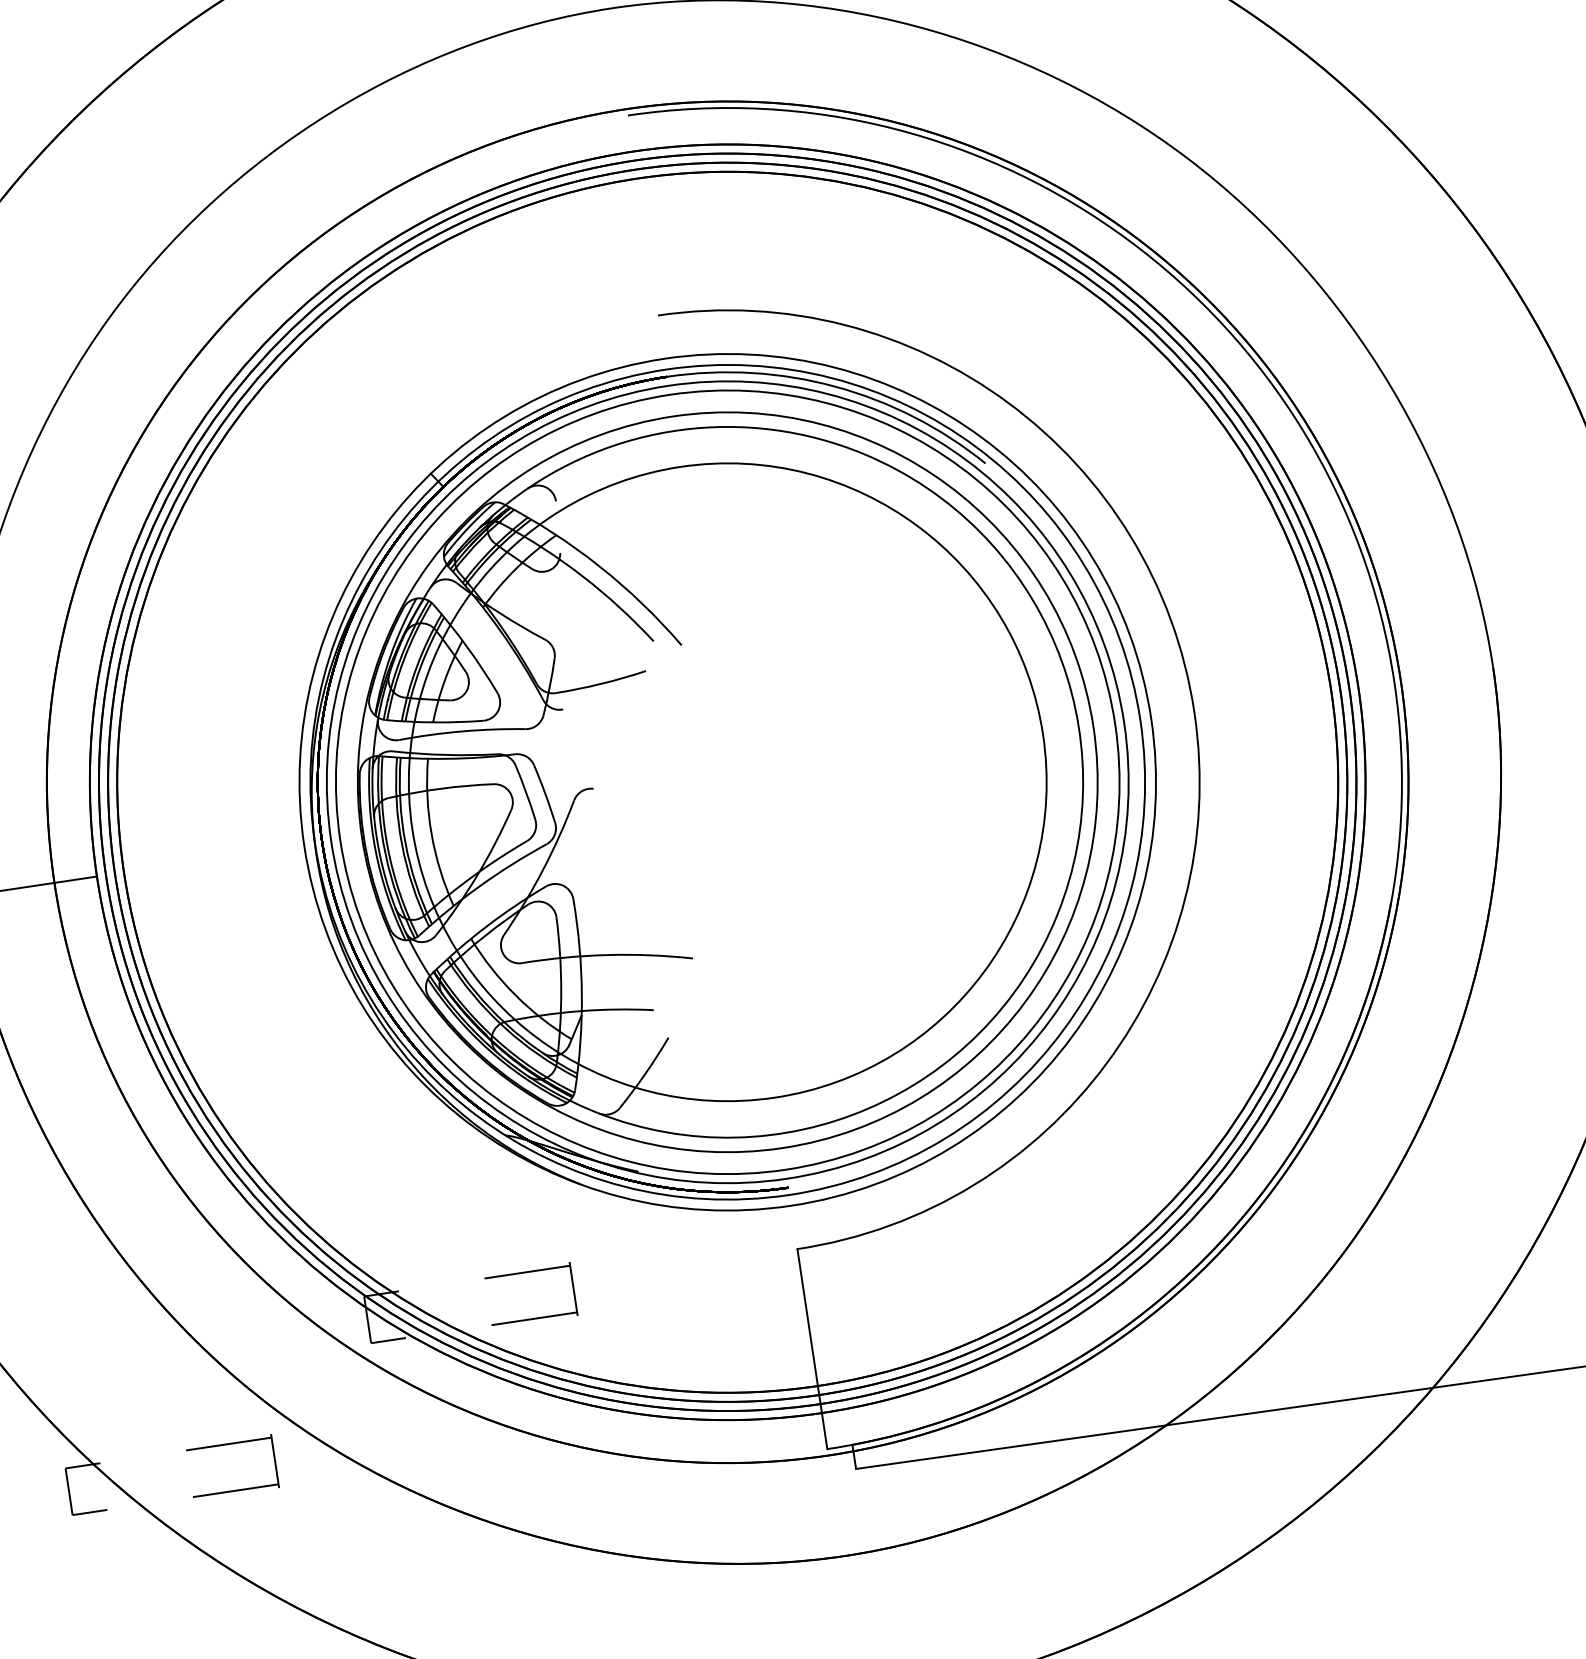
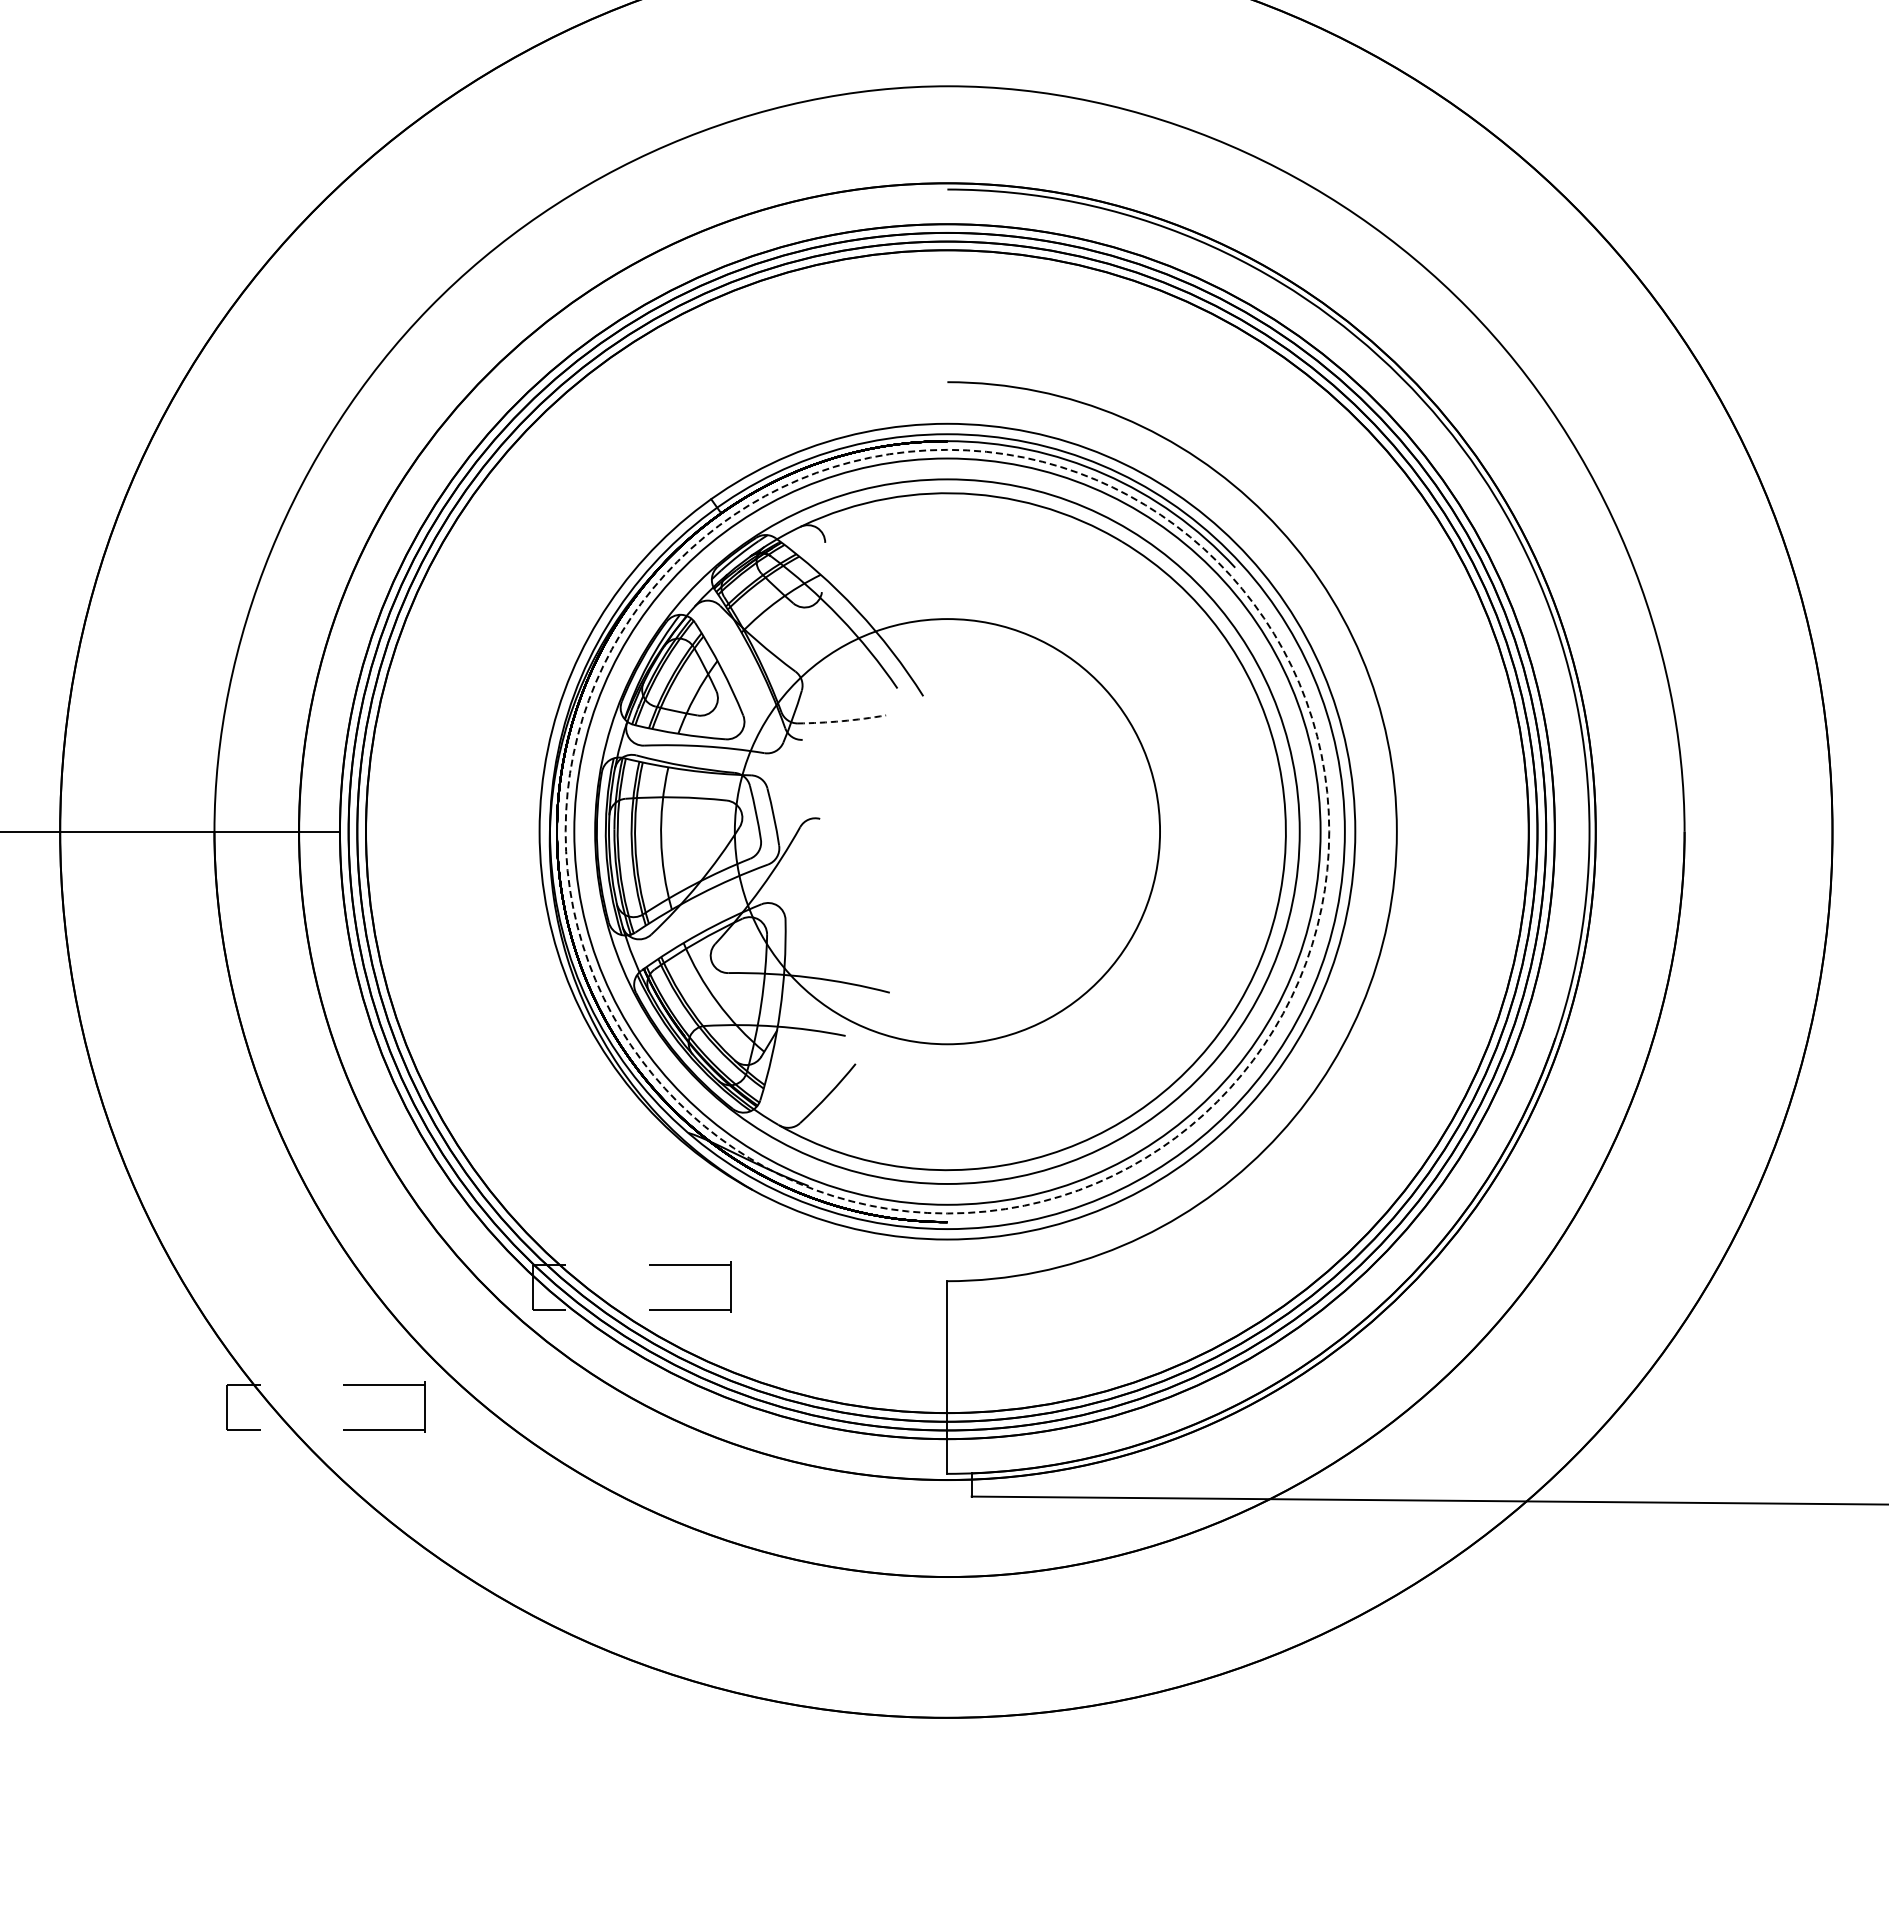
arc: (601, 684) -> (842, 721), solid -> dashed
circle: (727, 782) -> (947, 831), size x0.7
circle: (727, 782) -> (947, 831), solid -> dashed

